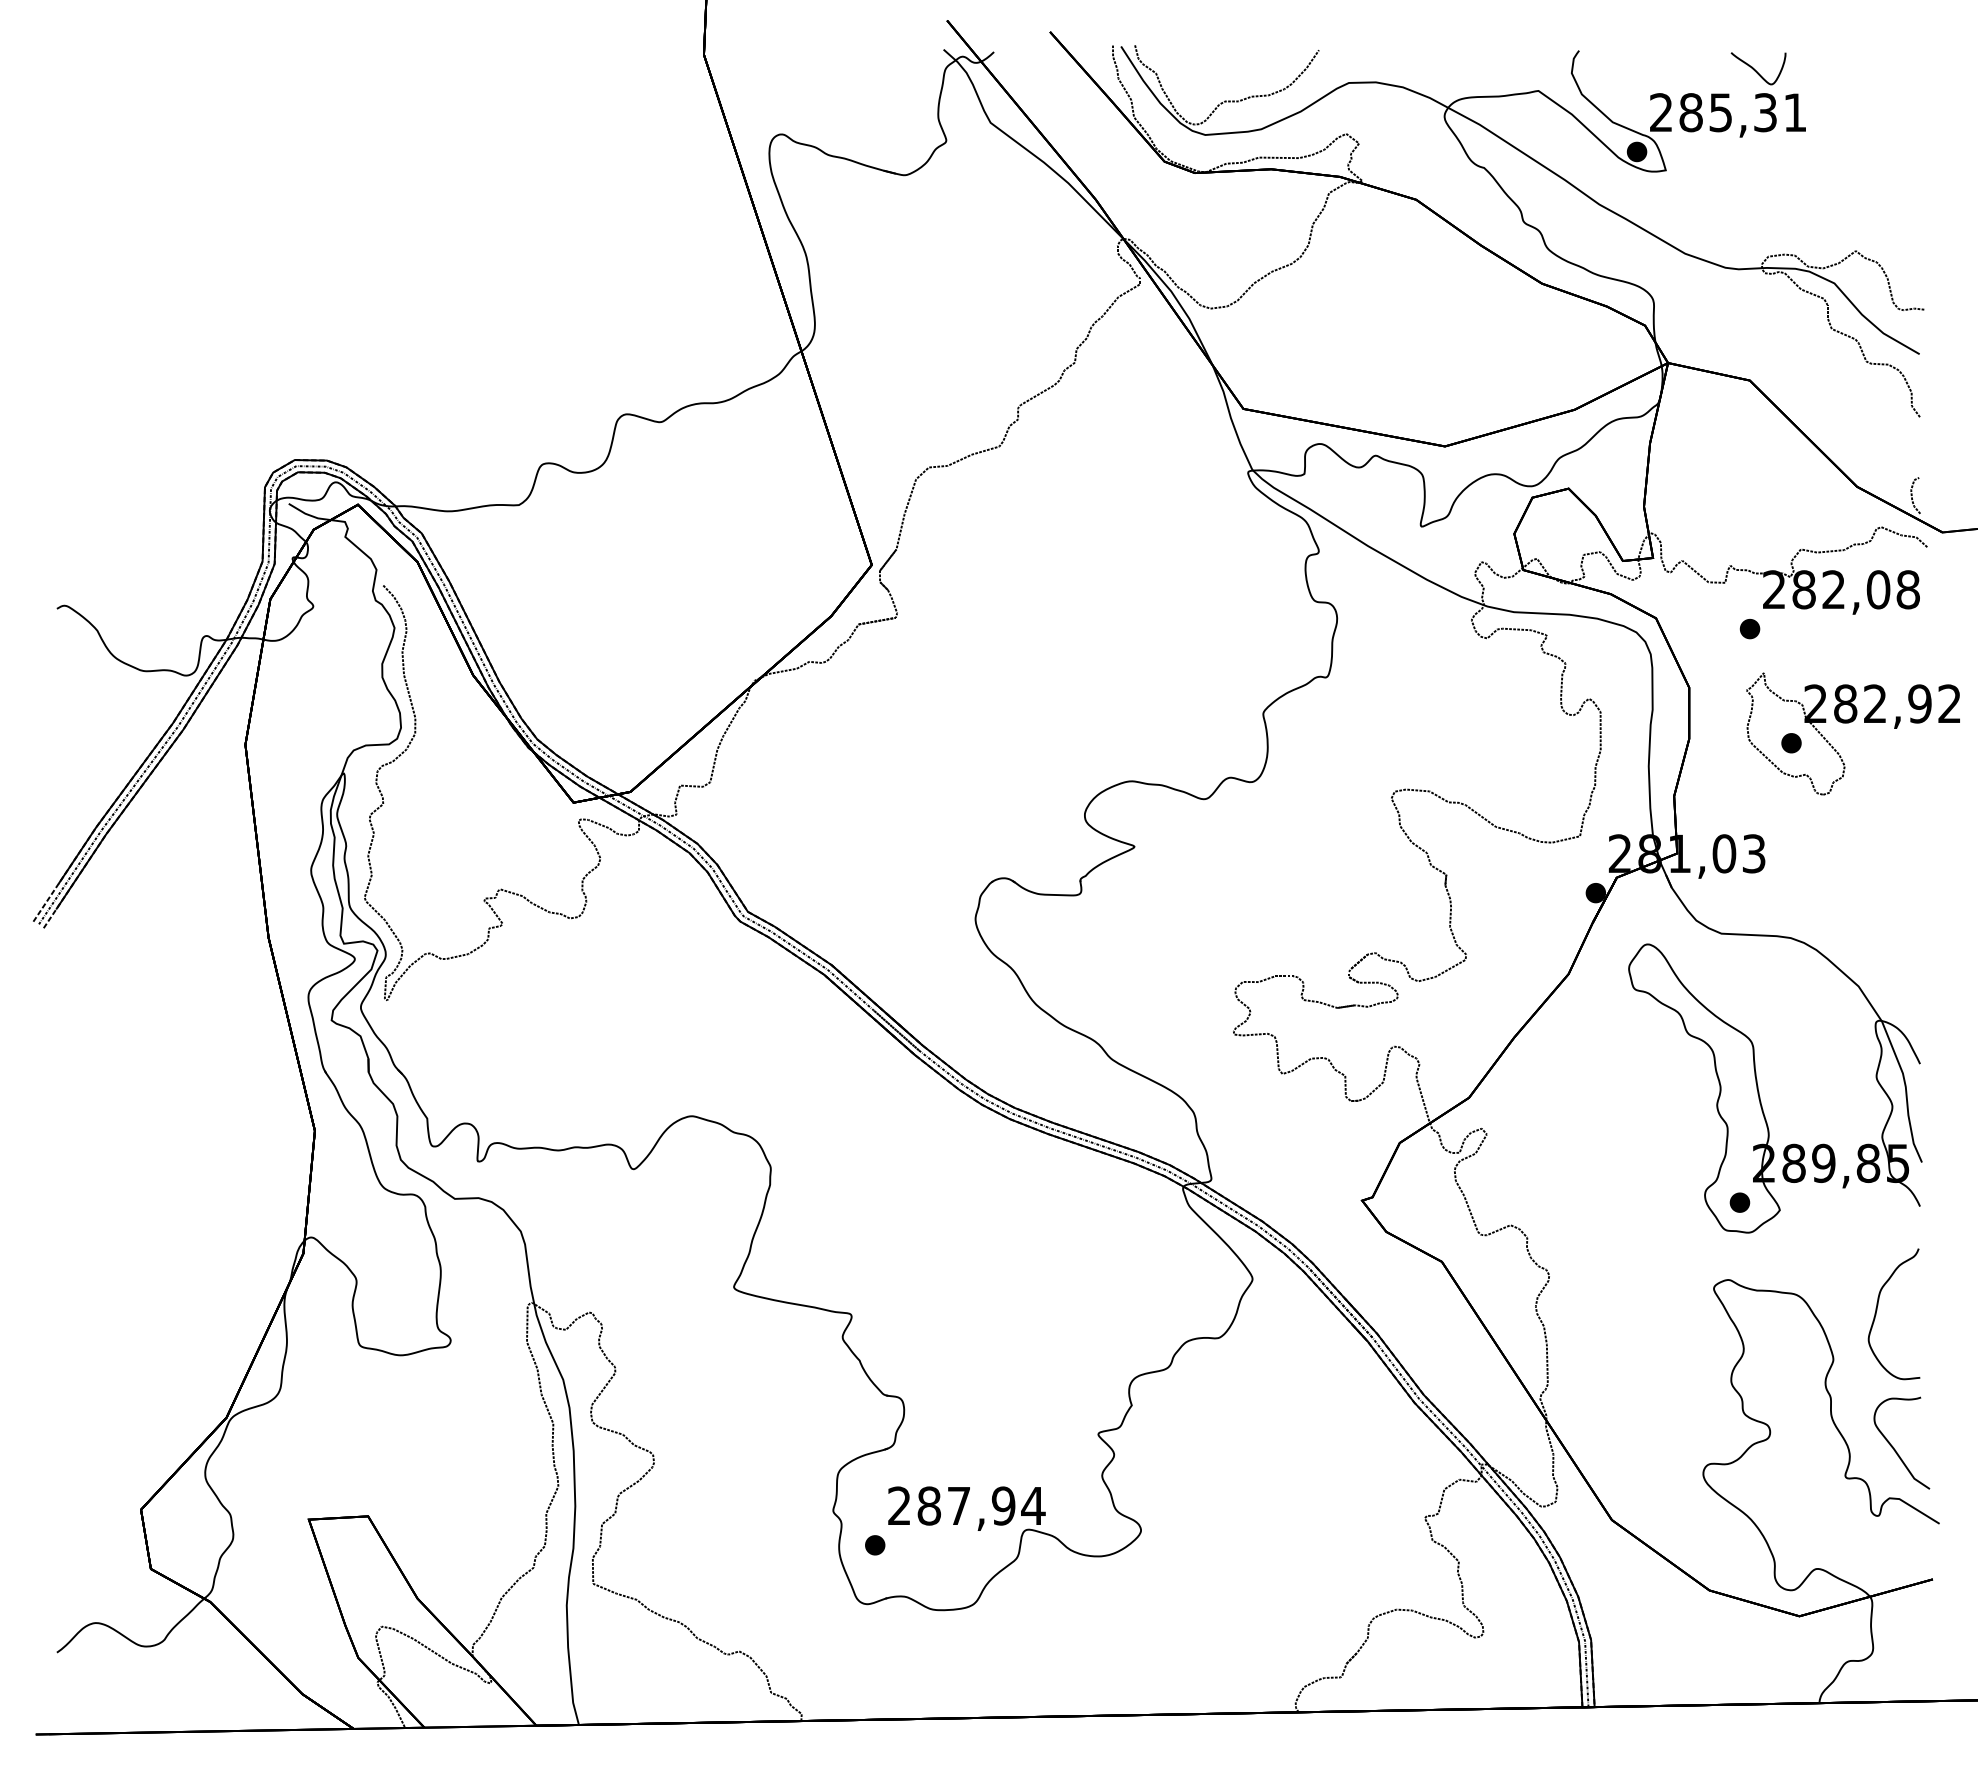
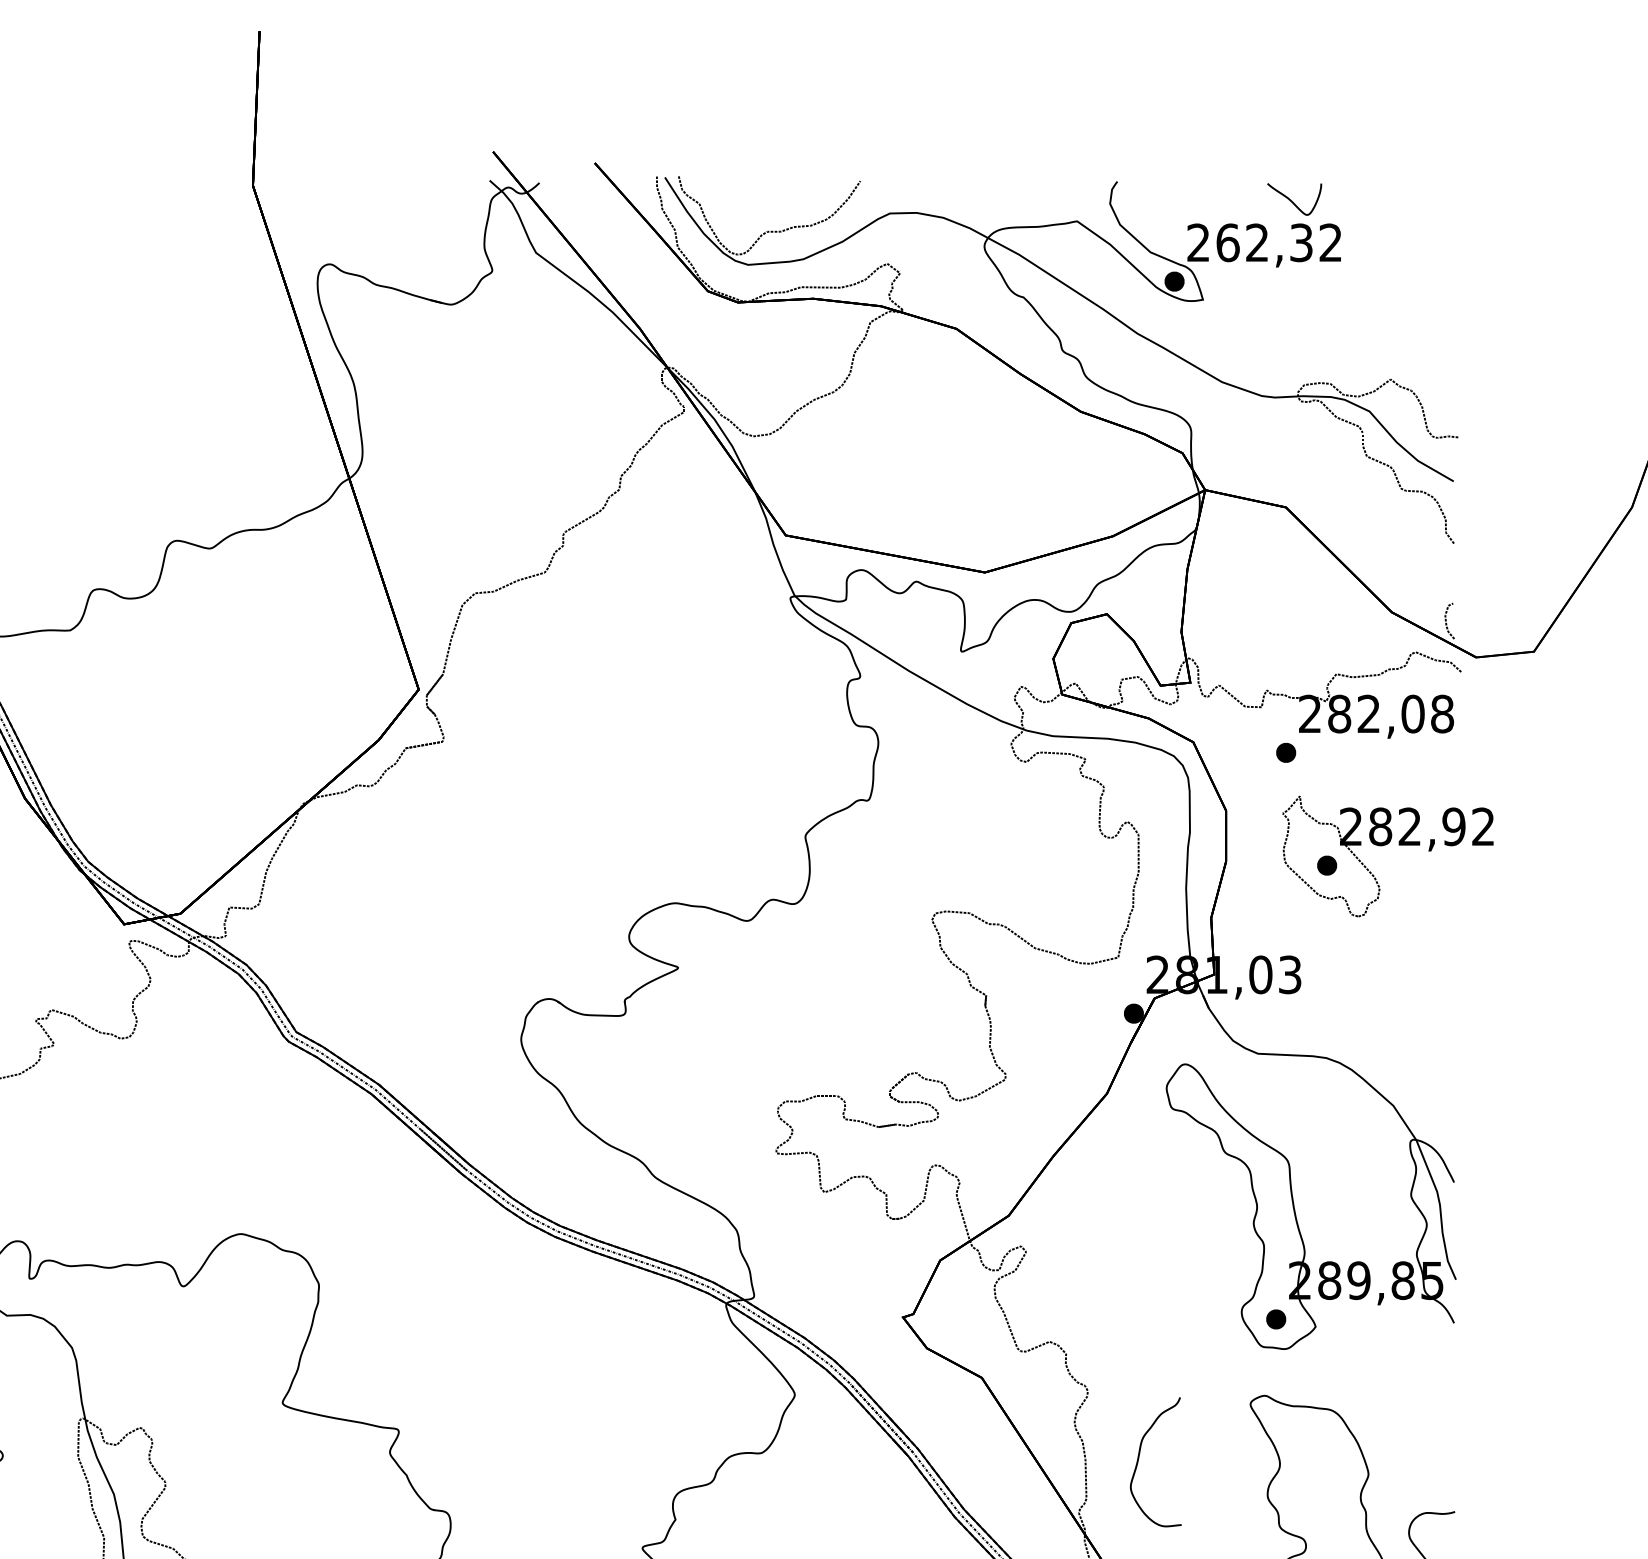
text: (1742, 112) -> (1278, 242), 285,31 -> 262,32
curve: (1877, 1310) -> (1139, 1458), moved

